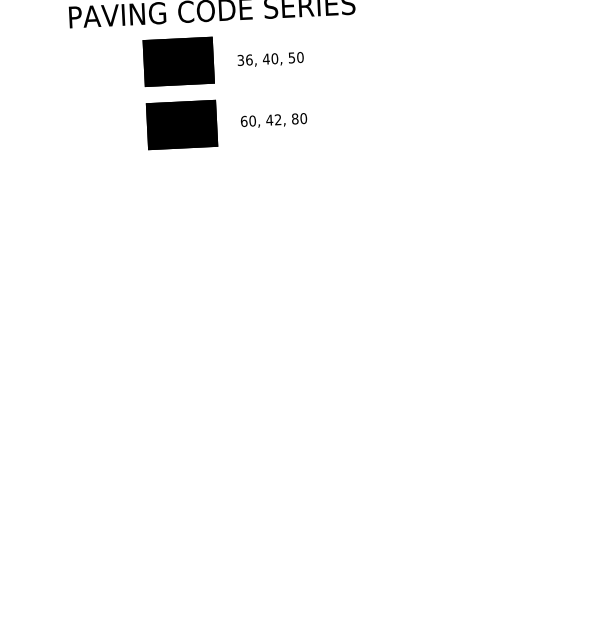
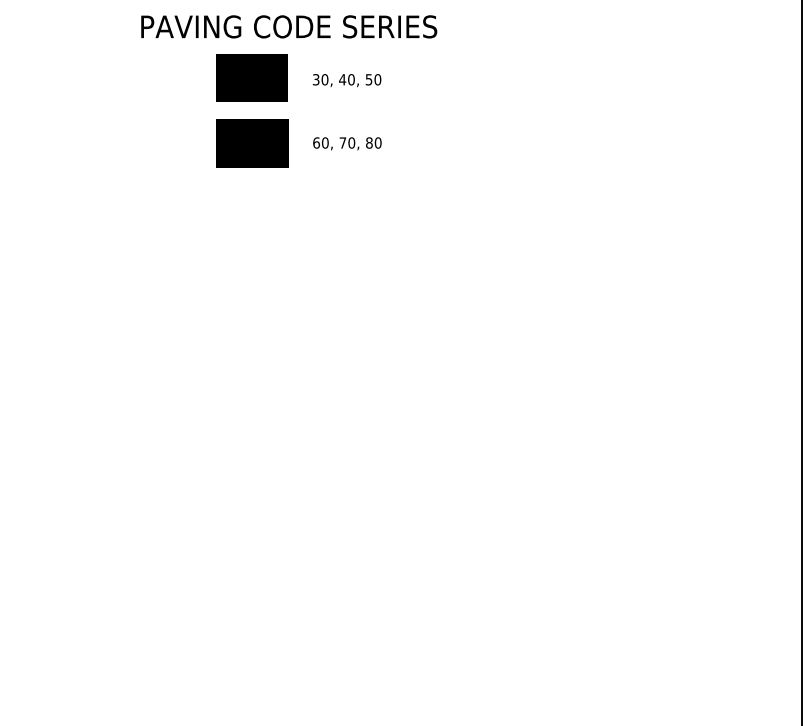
text: (248, 59) -> (324, 79), 36, -> 30,
text: (274, 119) -> (347, 142), 42, -> 70,

